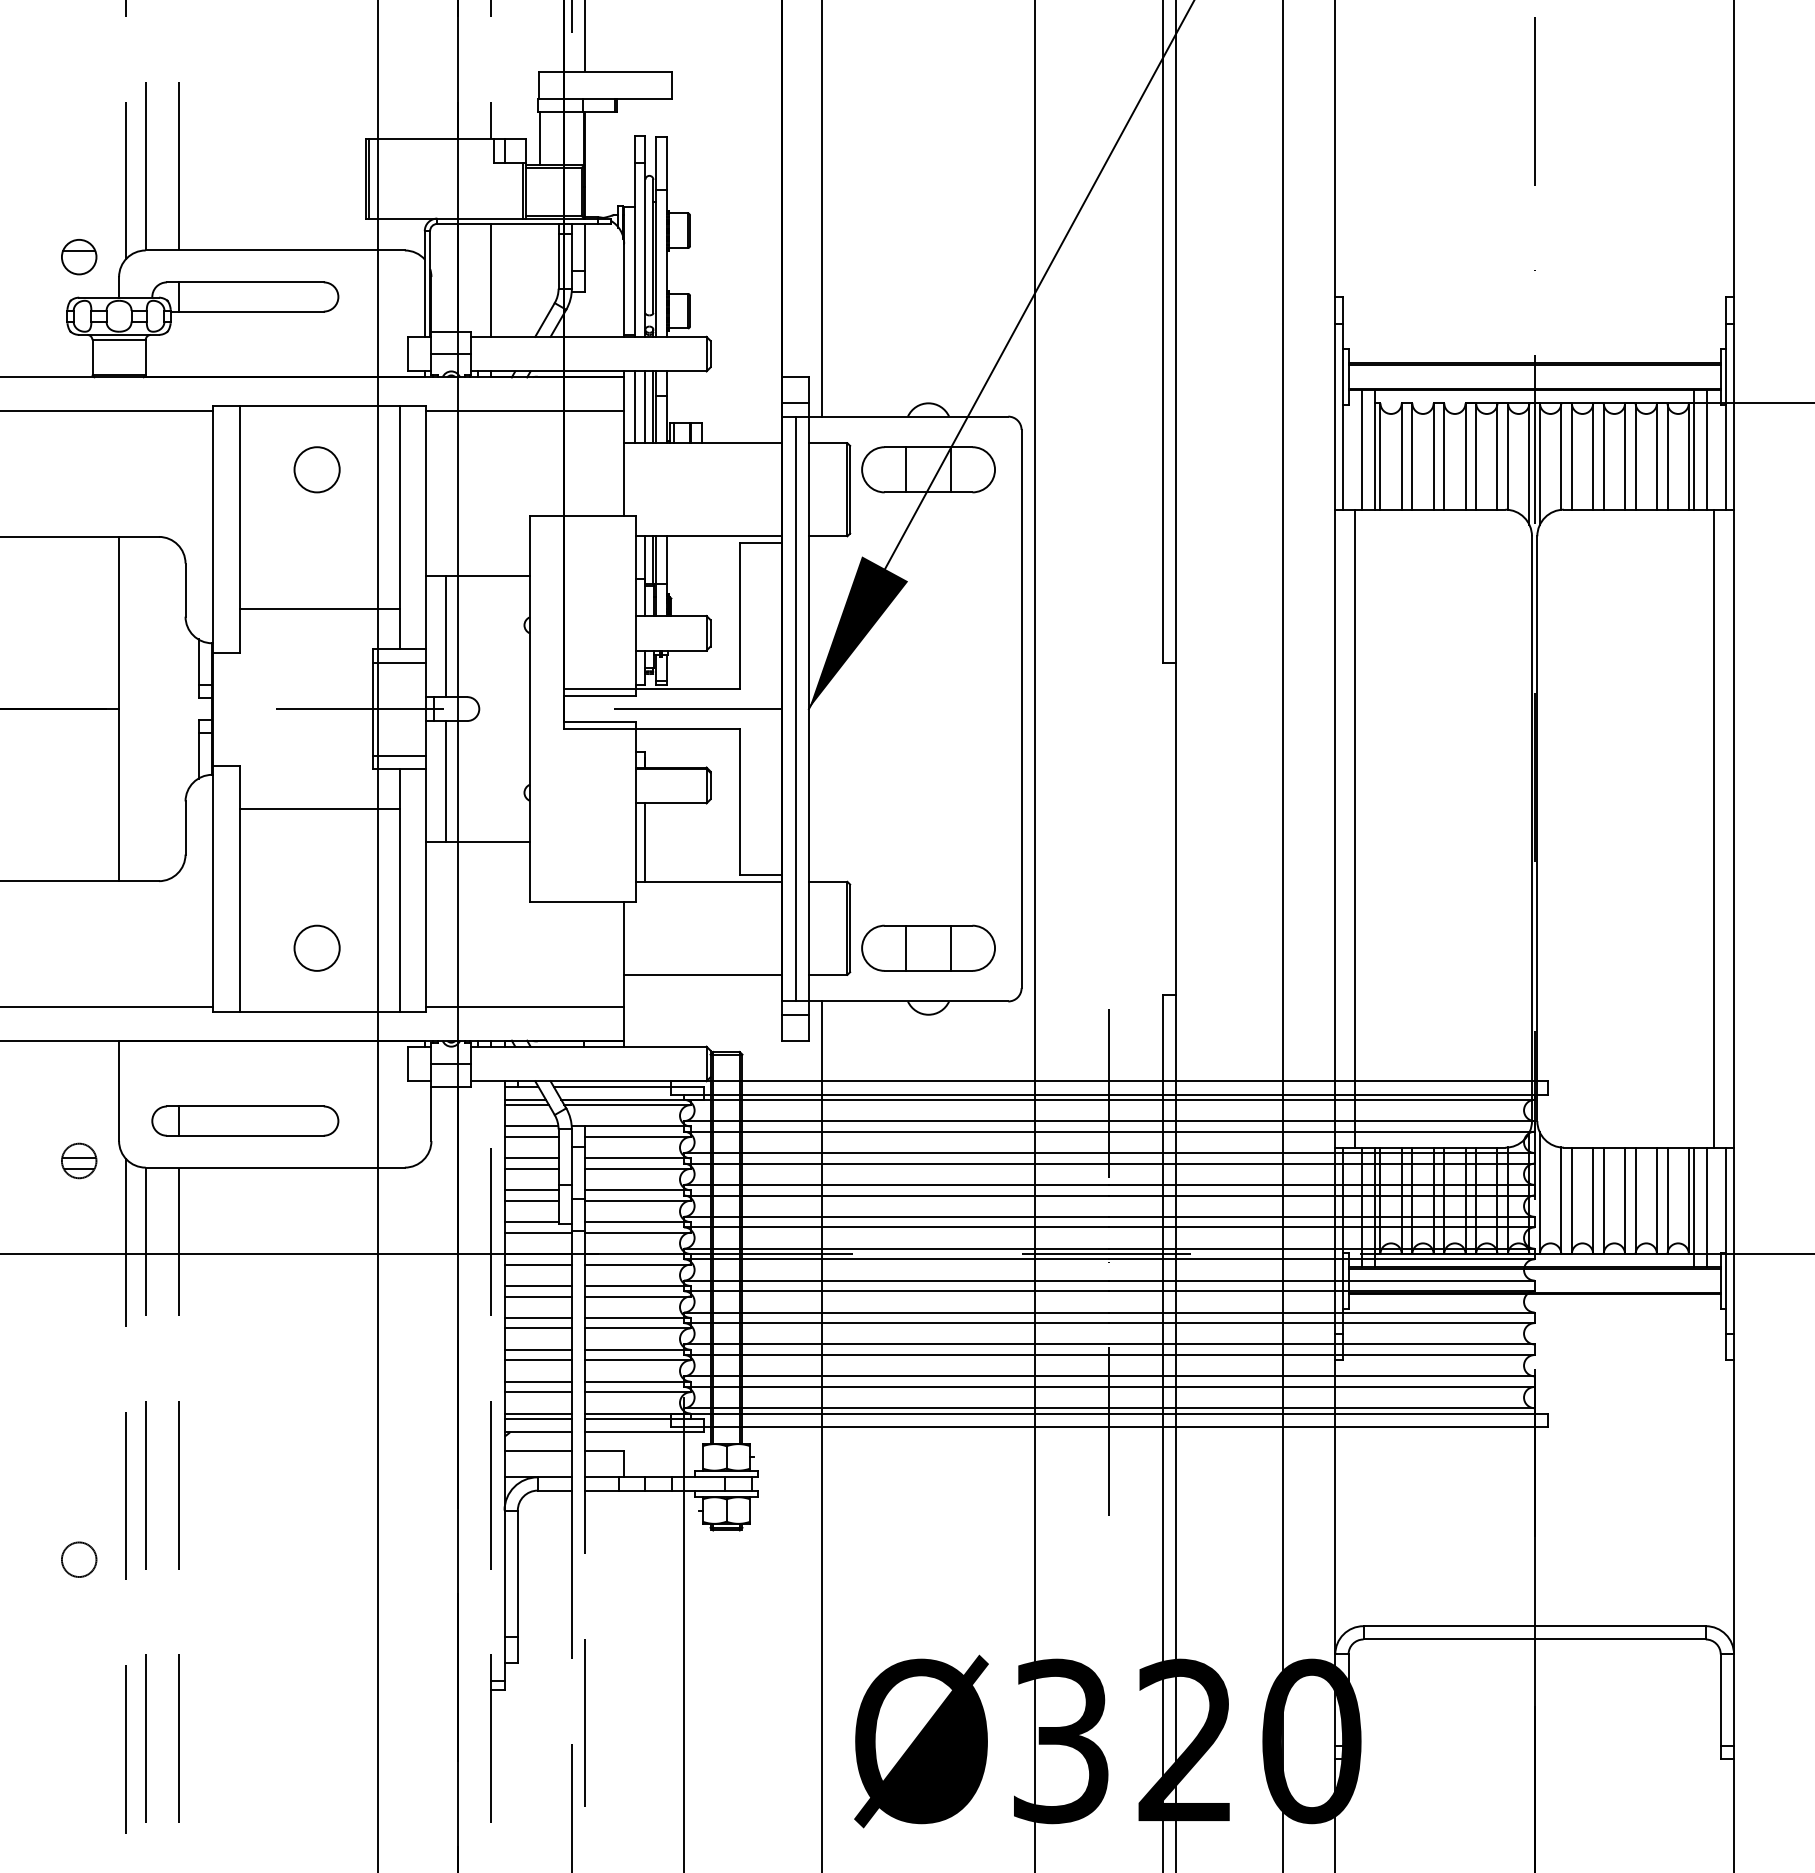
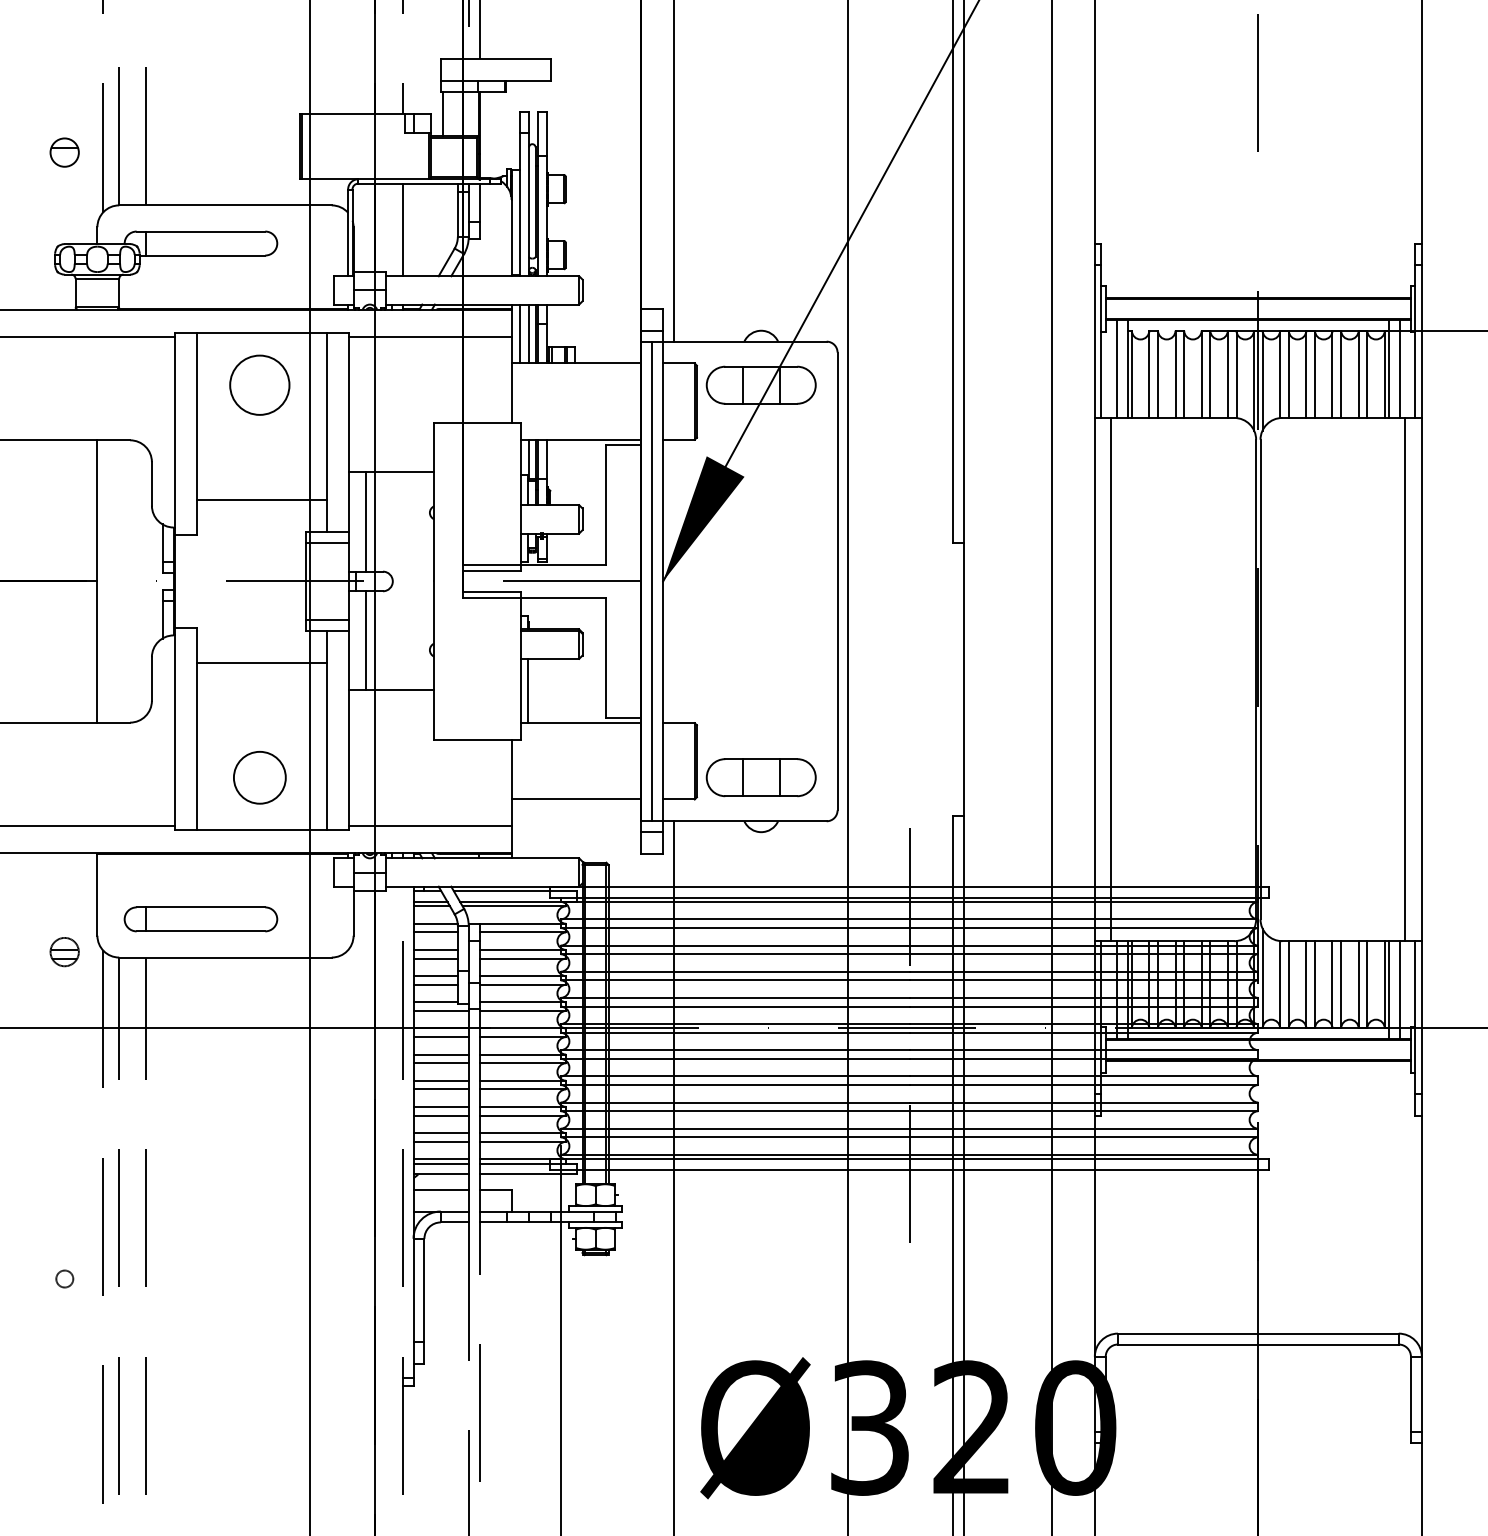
part: (79, 257) -> (64, 152), moved
circle: (316, 469) -> (259, 385), size x1.6
circle: (316, 947) -> (259, 777), size x1.4
circle: (79, 1559) -> (64, 1278), size x0.6

